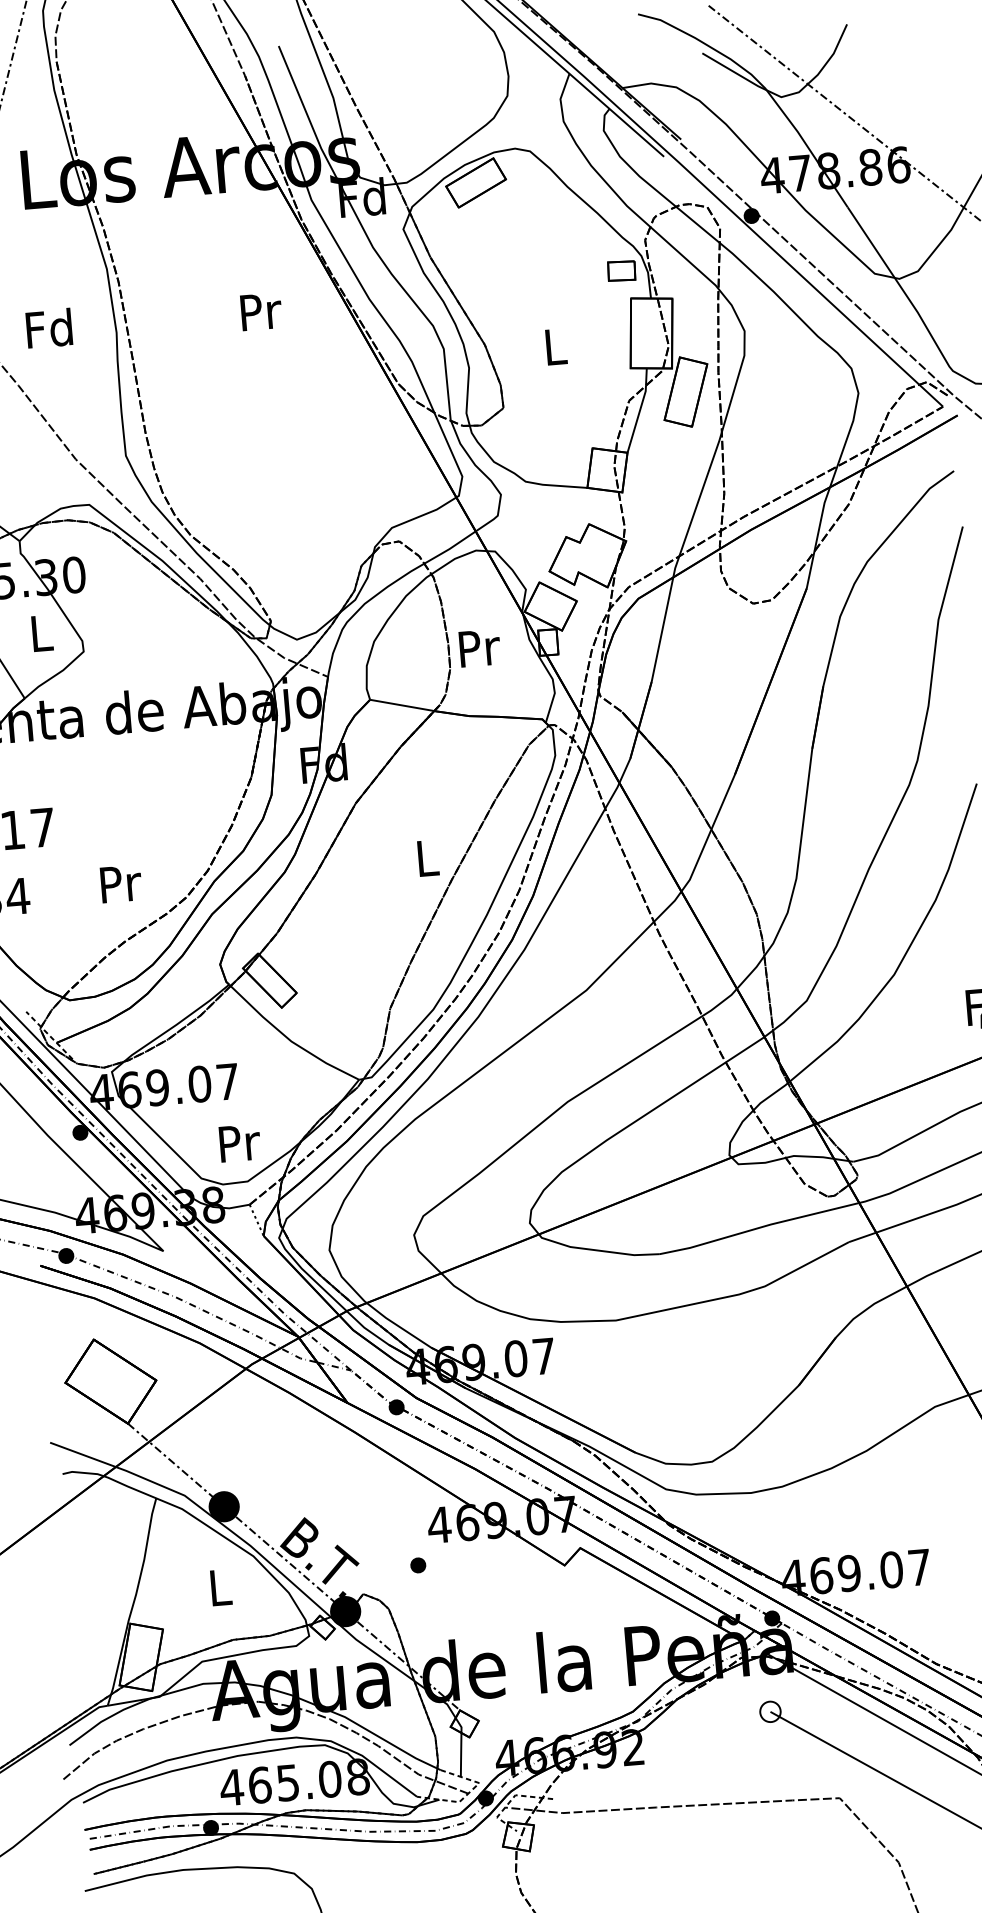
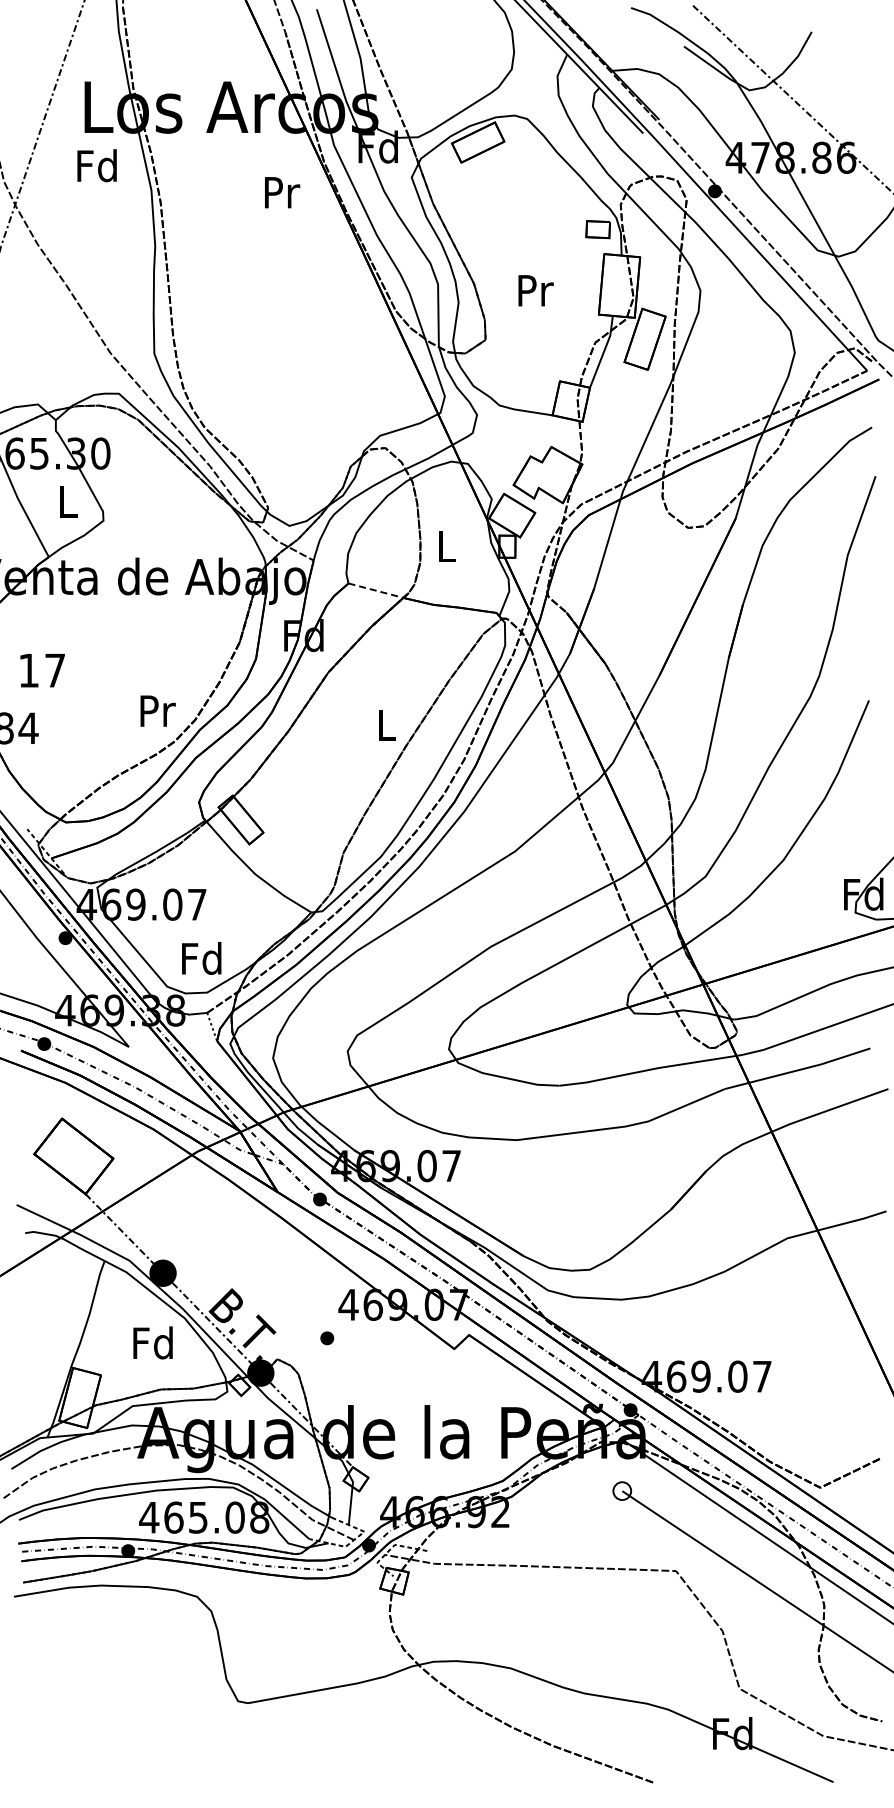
text: (261, 311) -> (282, 192), moved
text: (48, 328) -> (96, 165), moved
text: (555, 346) -> (535, 290), L -> Pr
text: (479, 648) -> (447, 546), Pr -> L
line: (402, 705) -> (376, 590), solid -> dashed
text: (120, 883) -> (157, 710), moved
text: (237, 1142) -> (201, 958), Pr -> Fd
text: (218, 1586) -> (152, 1342), L -> Fd

